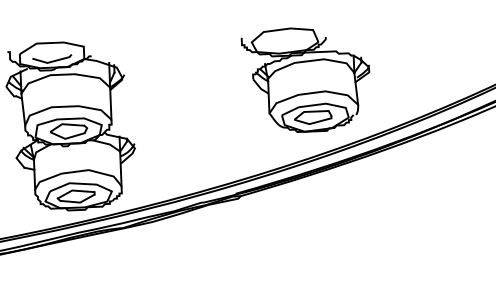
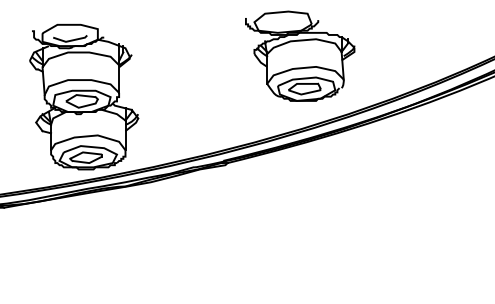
part: (306, 78) -> (300, 55), moved

